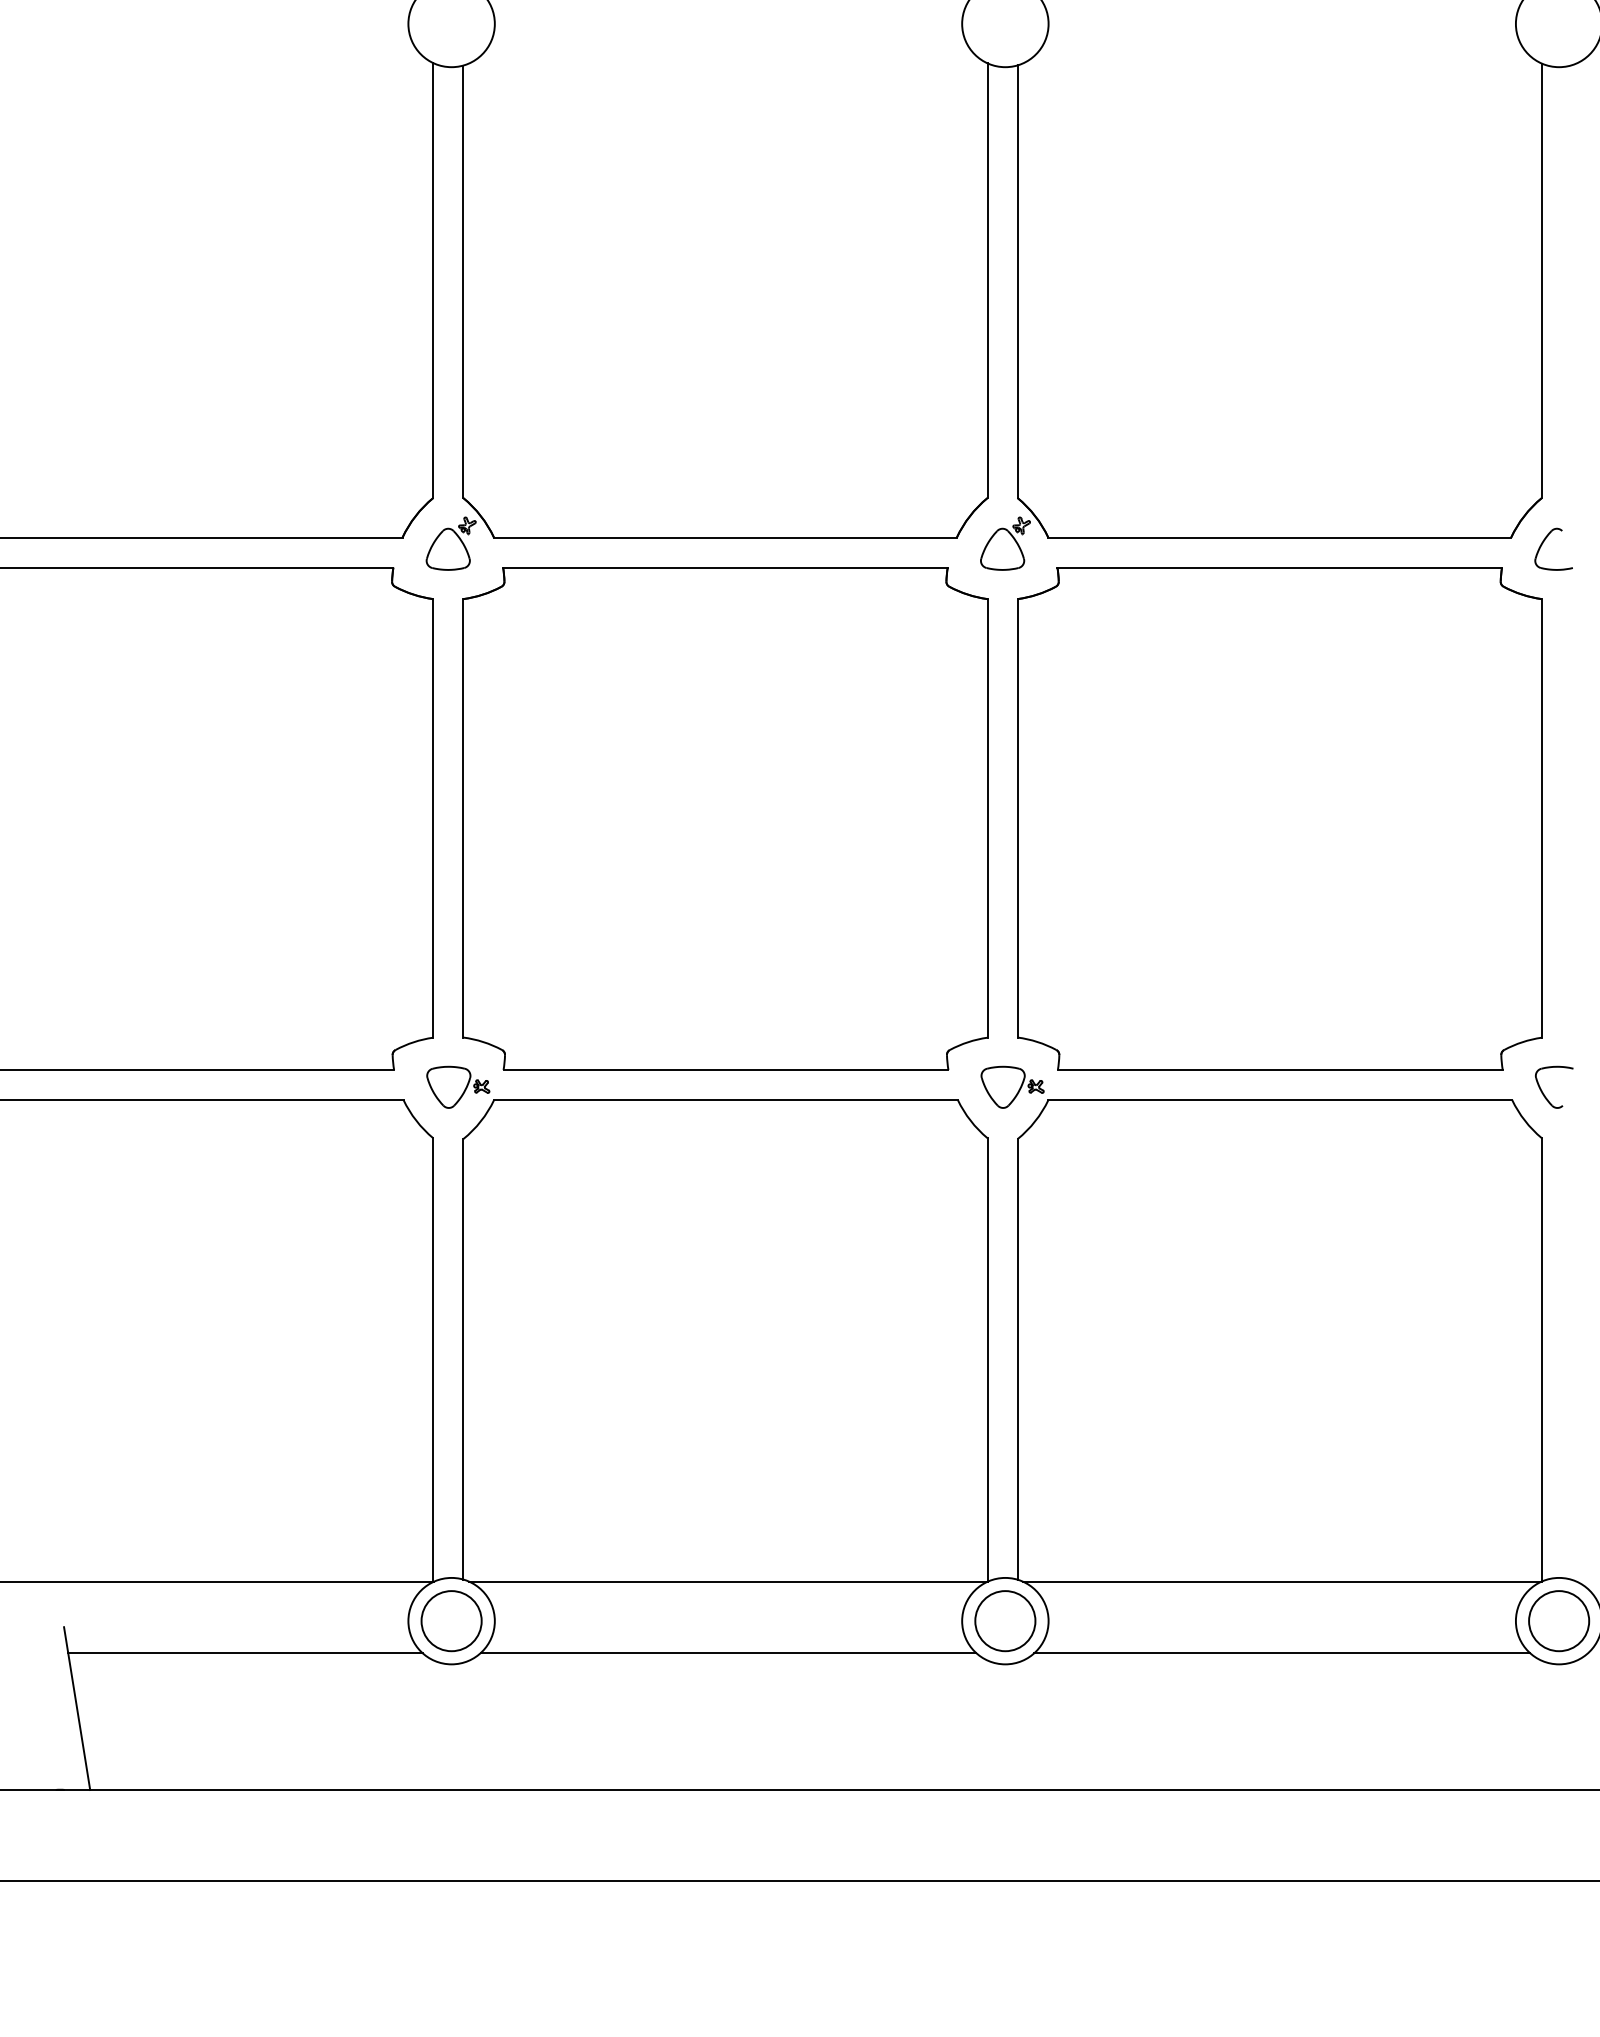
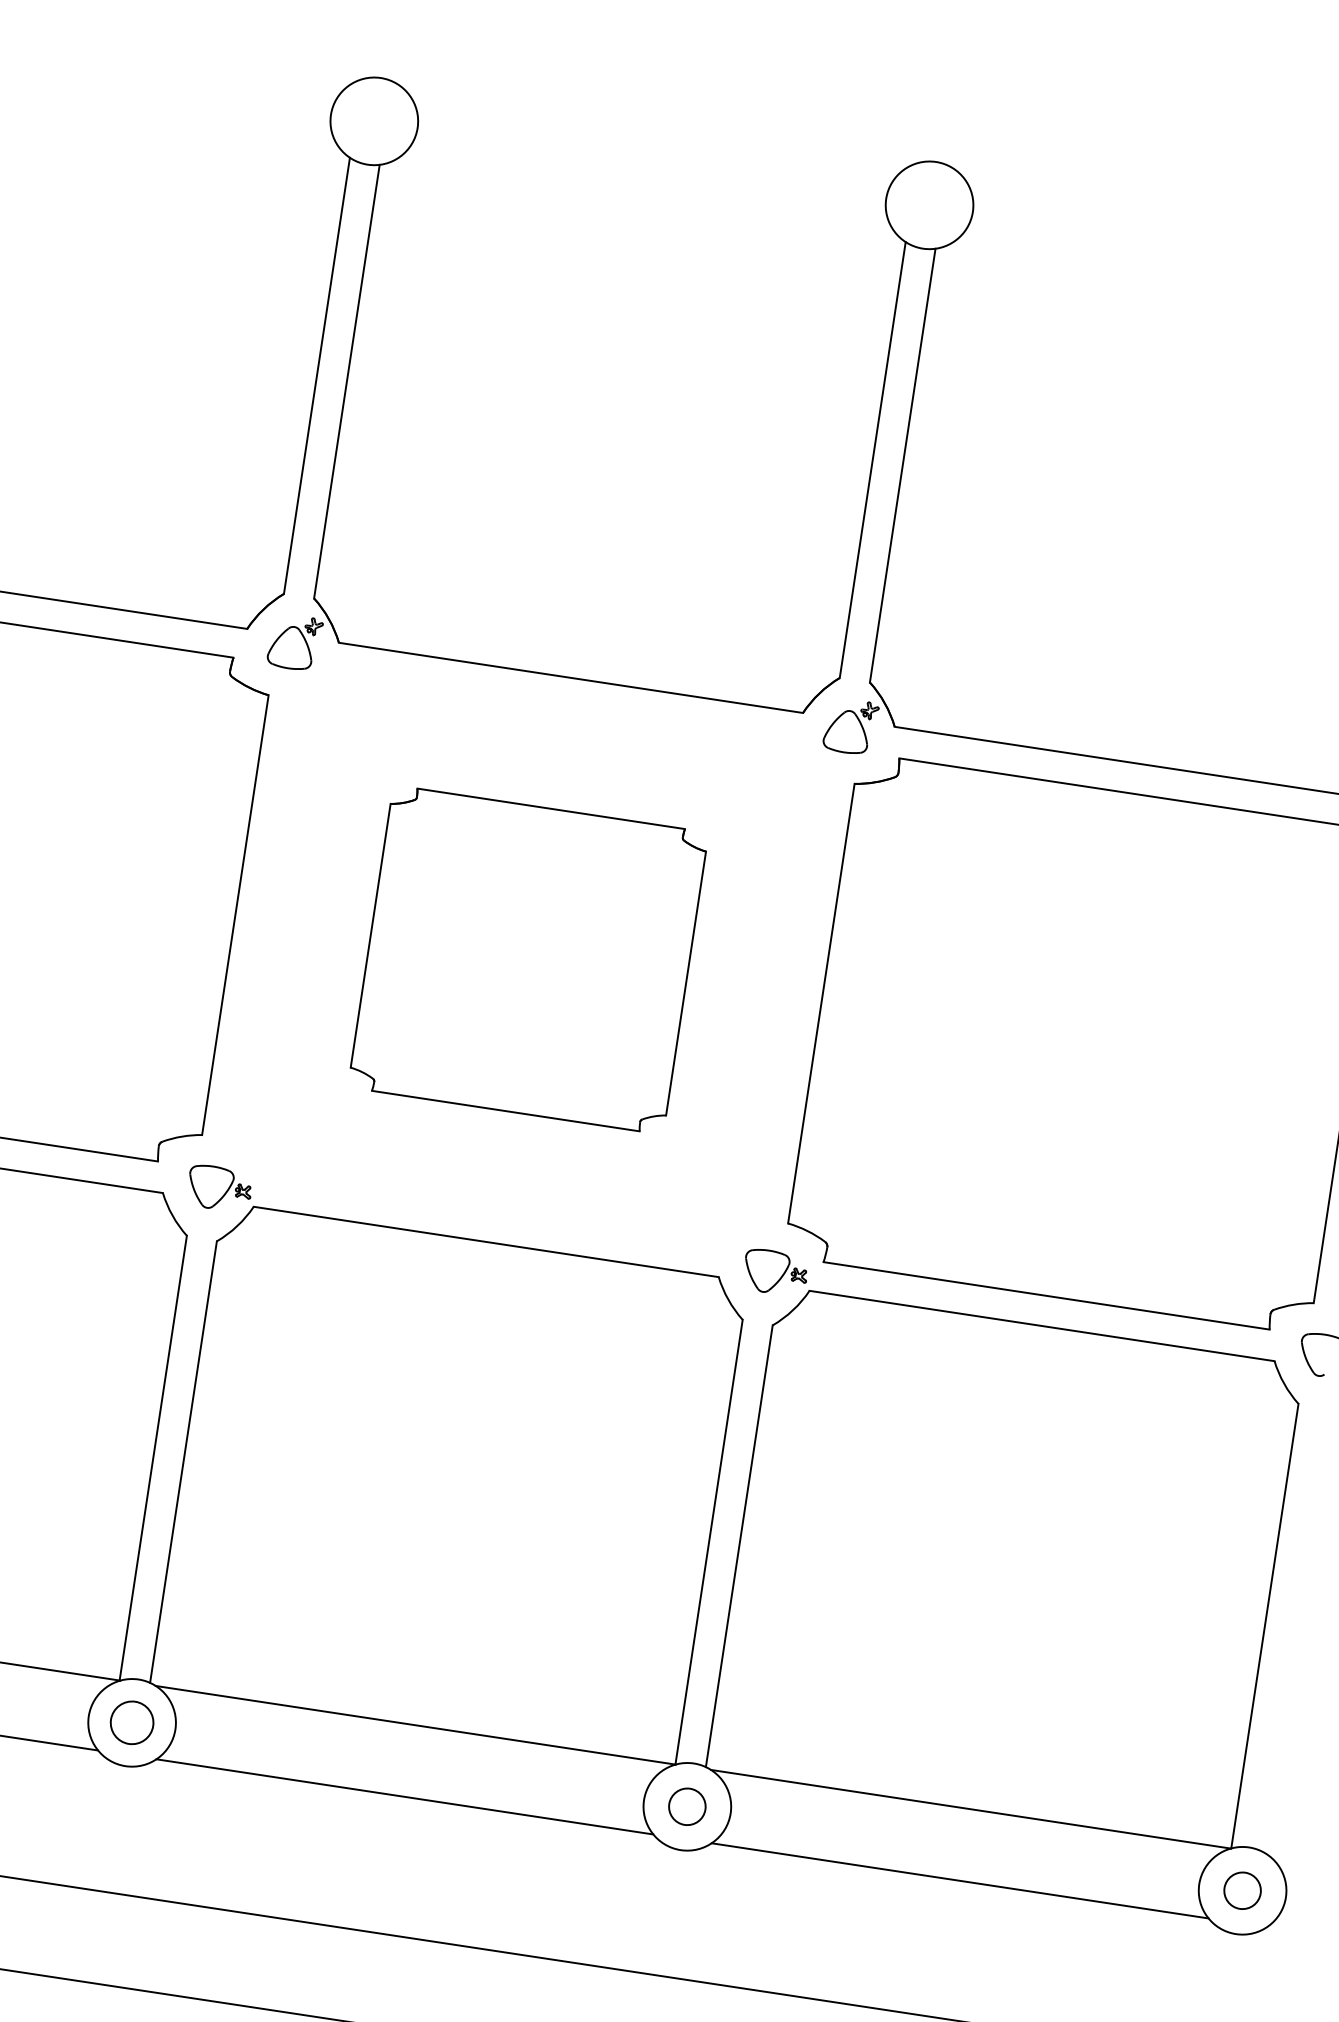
part: (725, 818) -> (528, 959), size x0.6
circle: (451, 1621) -> (131, 1723), size x0.7
circle: (1005, 1621) -> (687, 1807), size x0.6
circle: (1559, 1621) -> (1242, 1891), size x0.6

